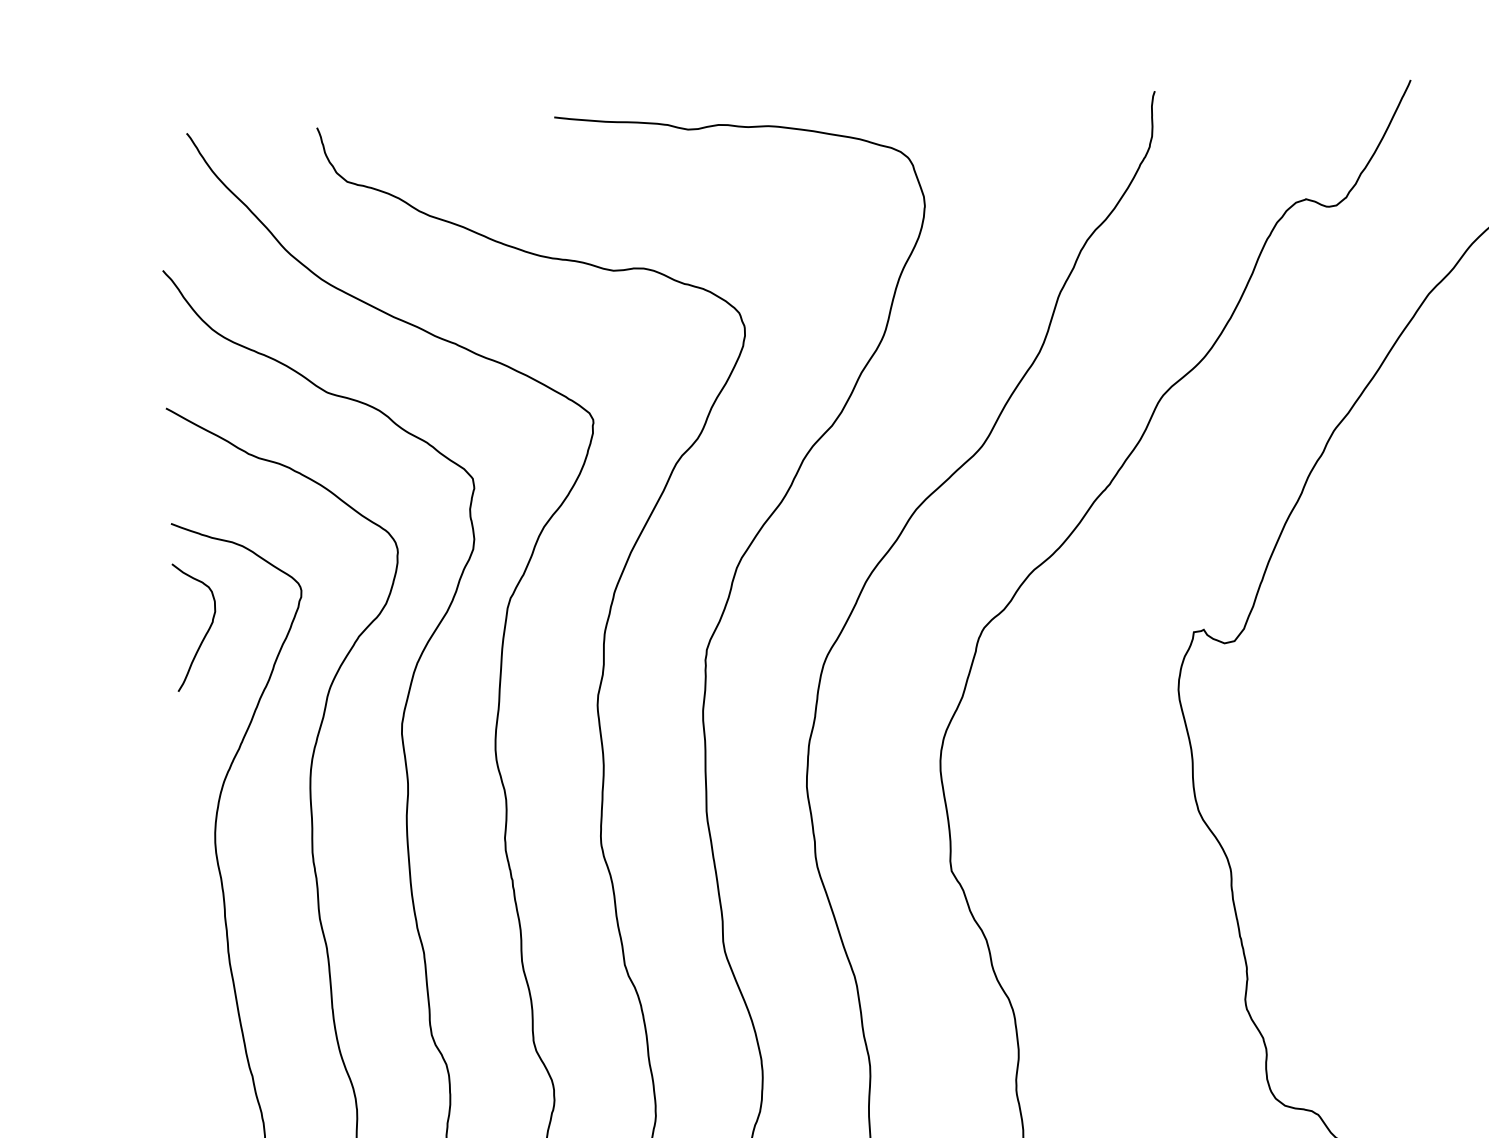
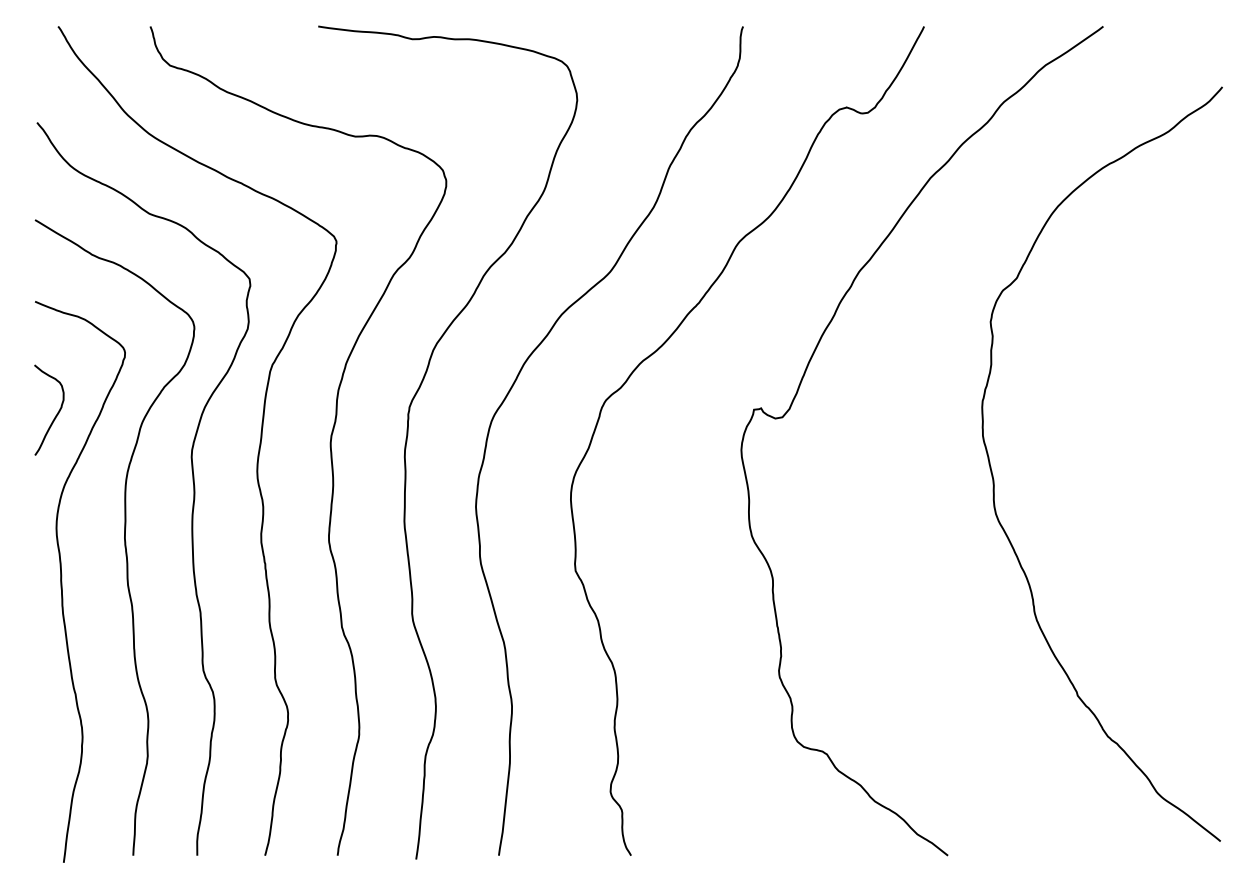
curve: (204, 633) -> (55, 415), moved

